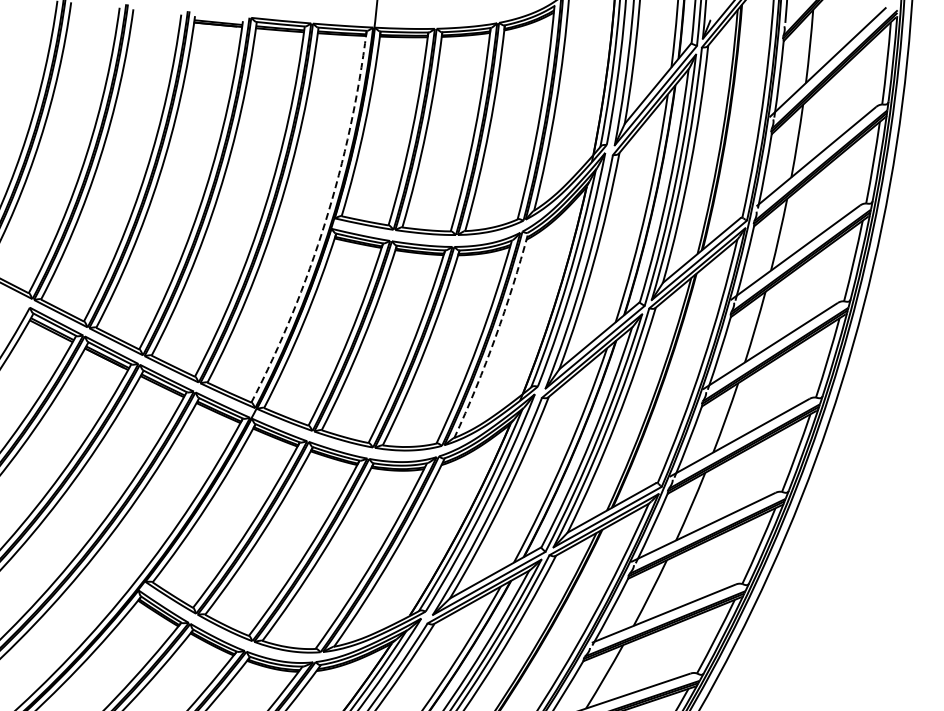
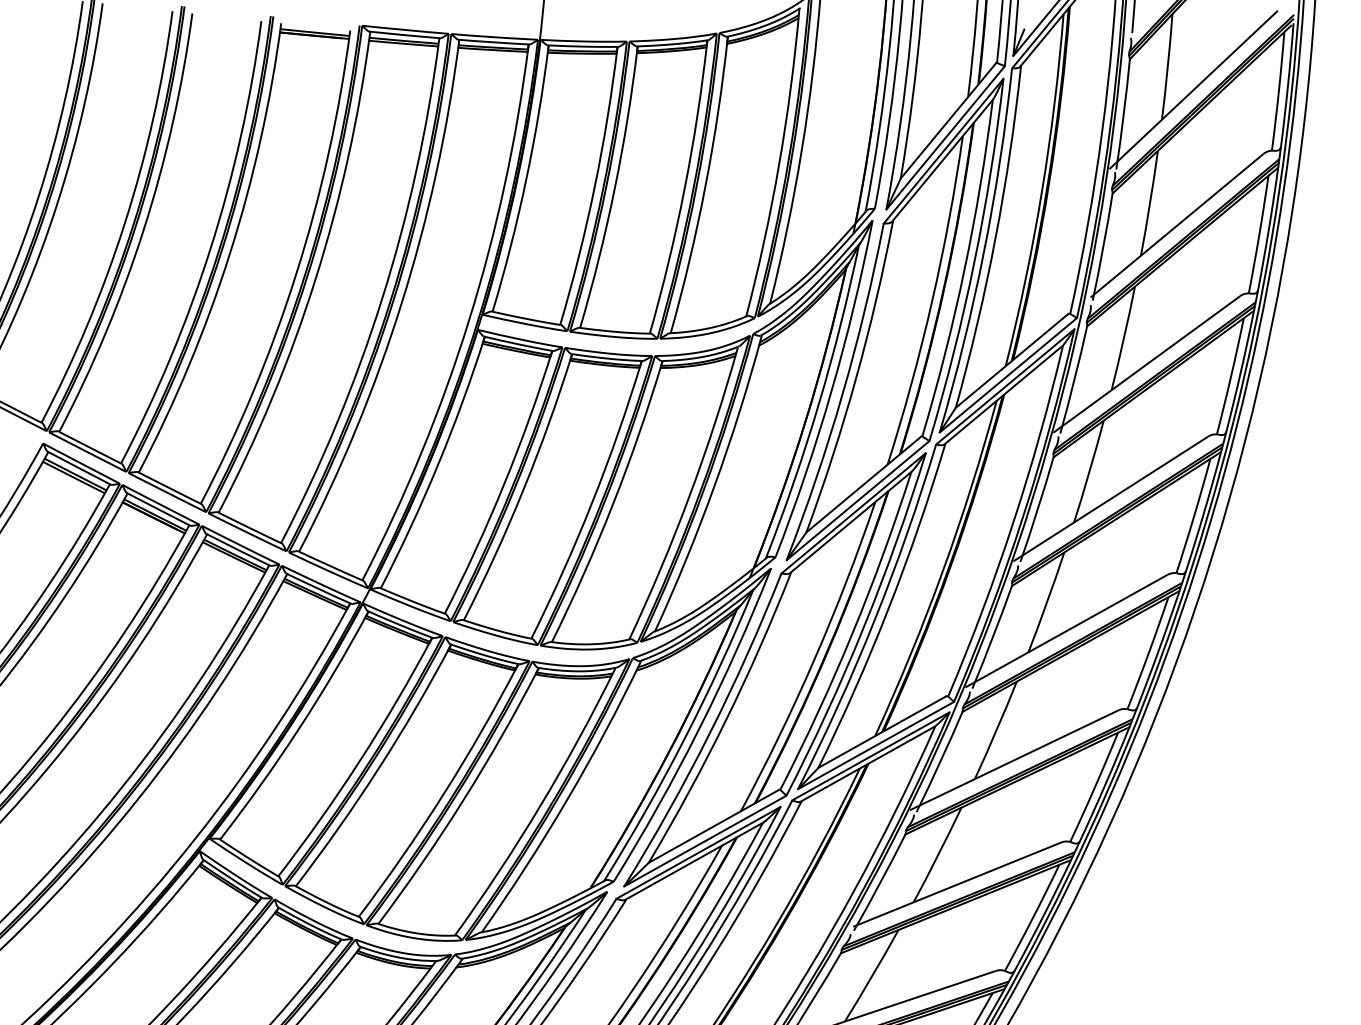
arc: (325, 222) -> (469, 320), dashed -> solid
arc: (495, 337) -> (714, 486), dashed -> solid

